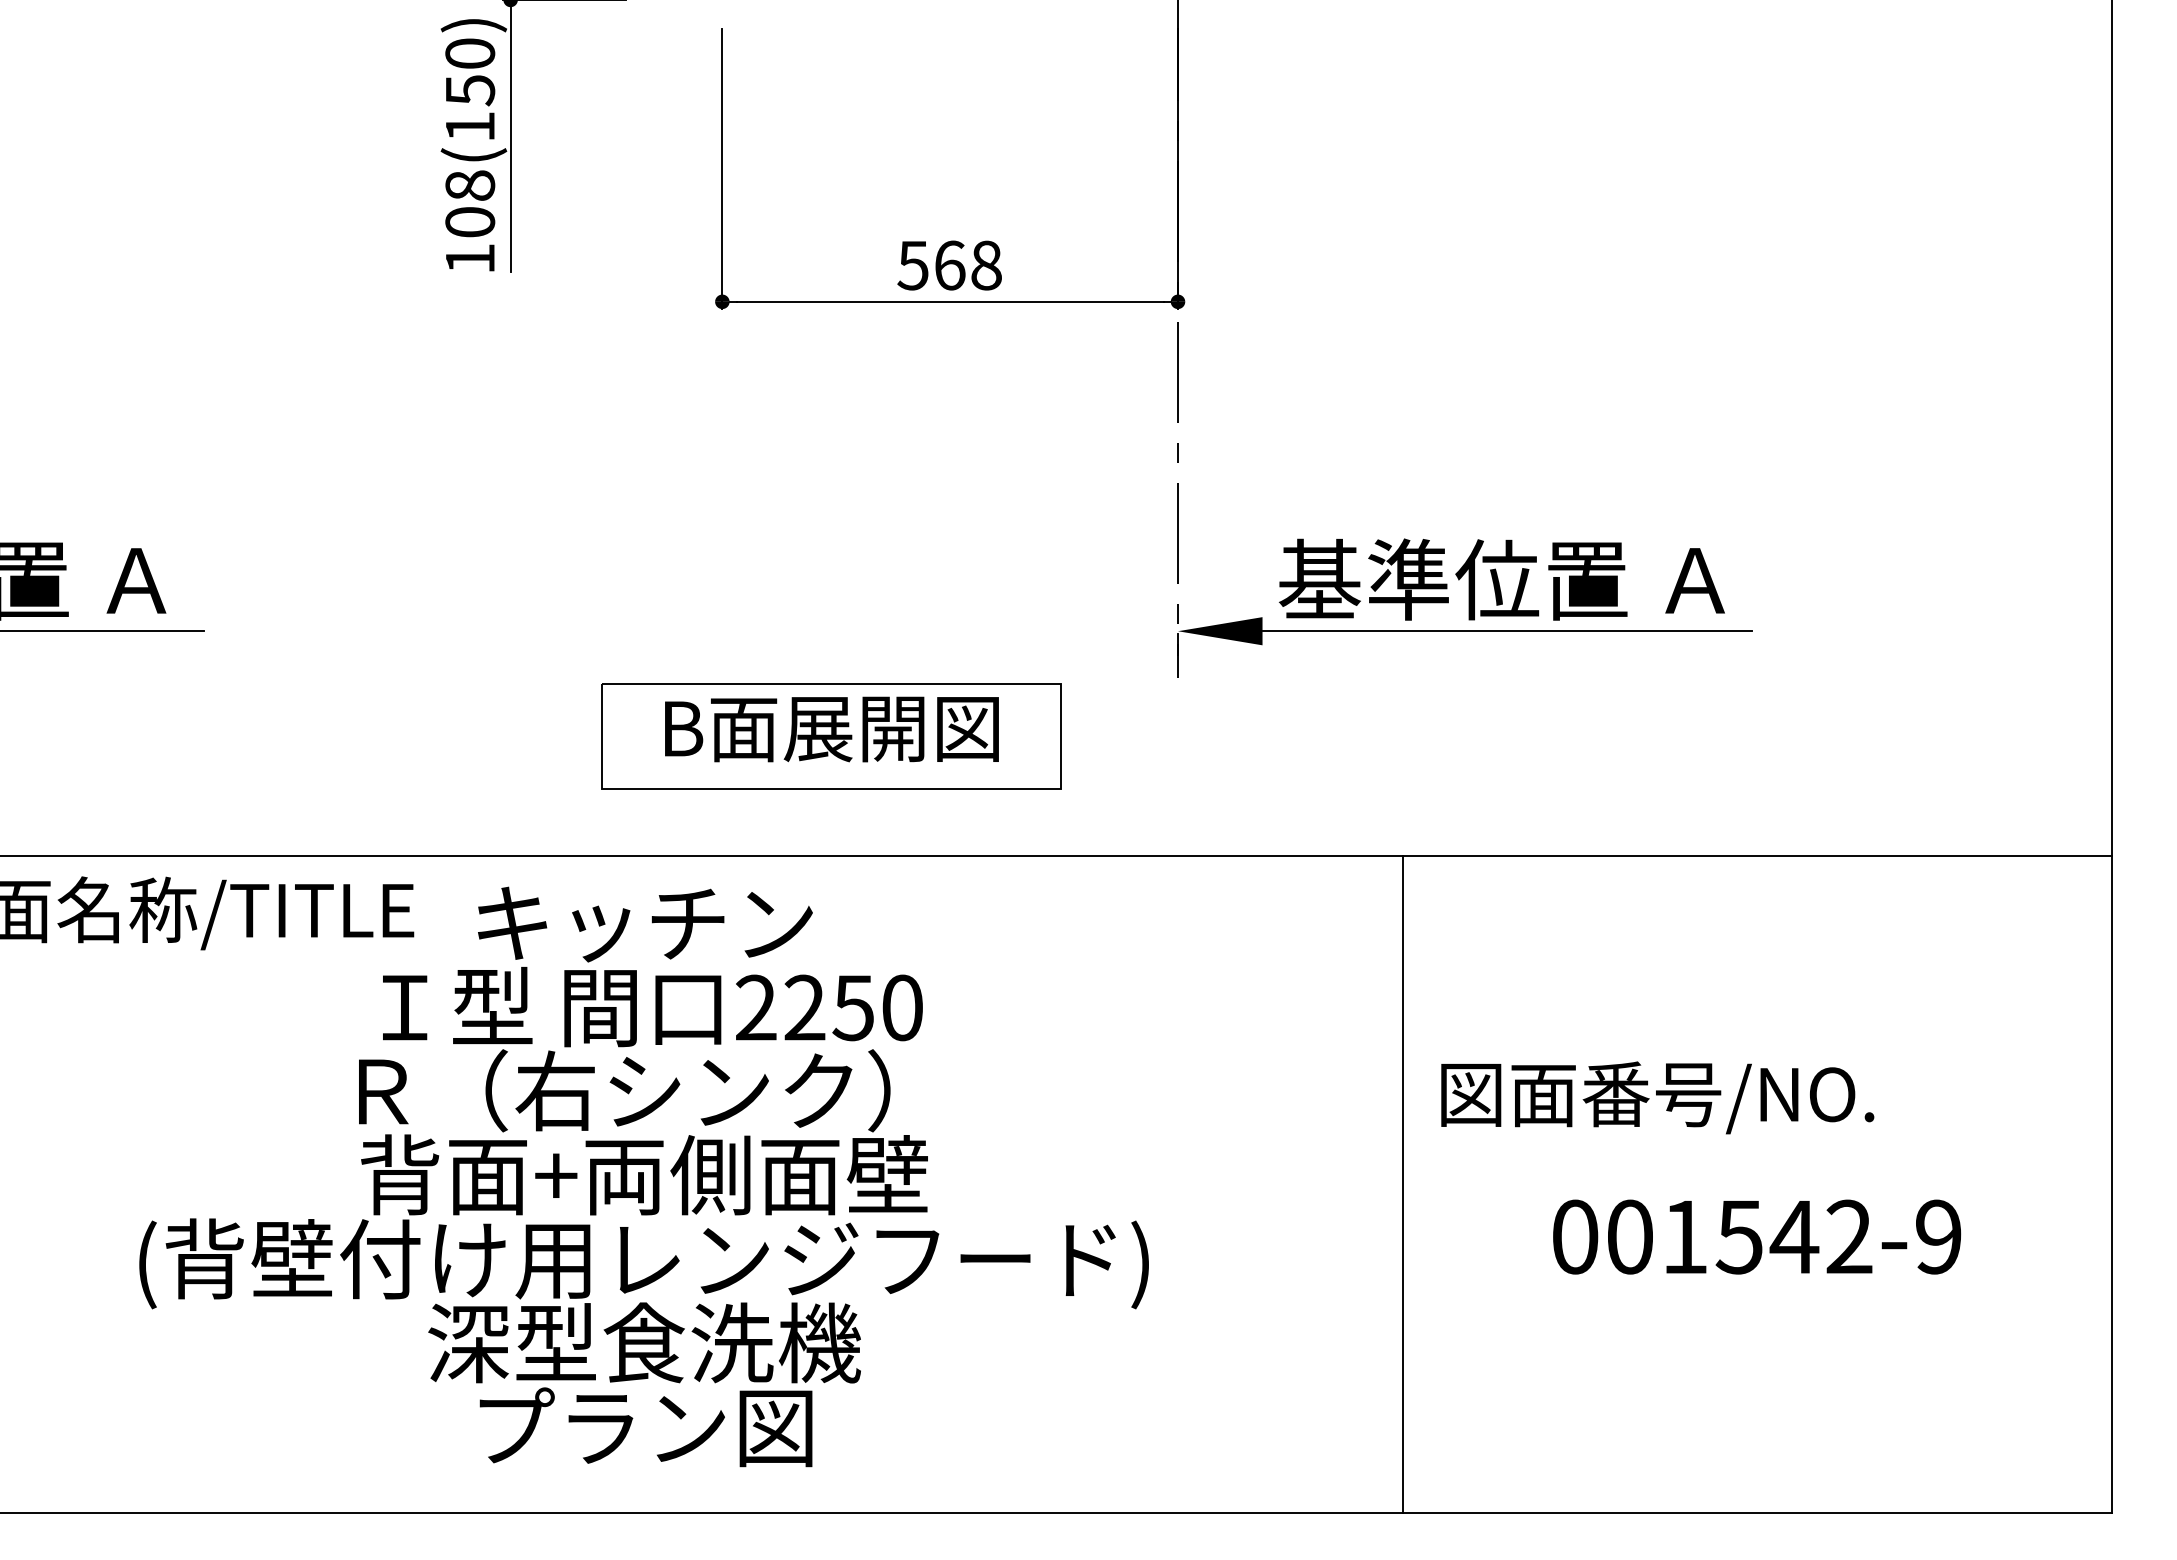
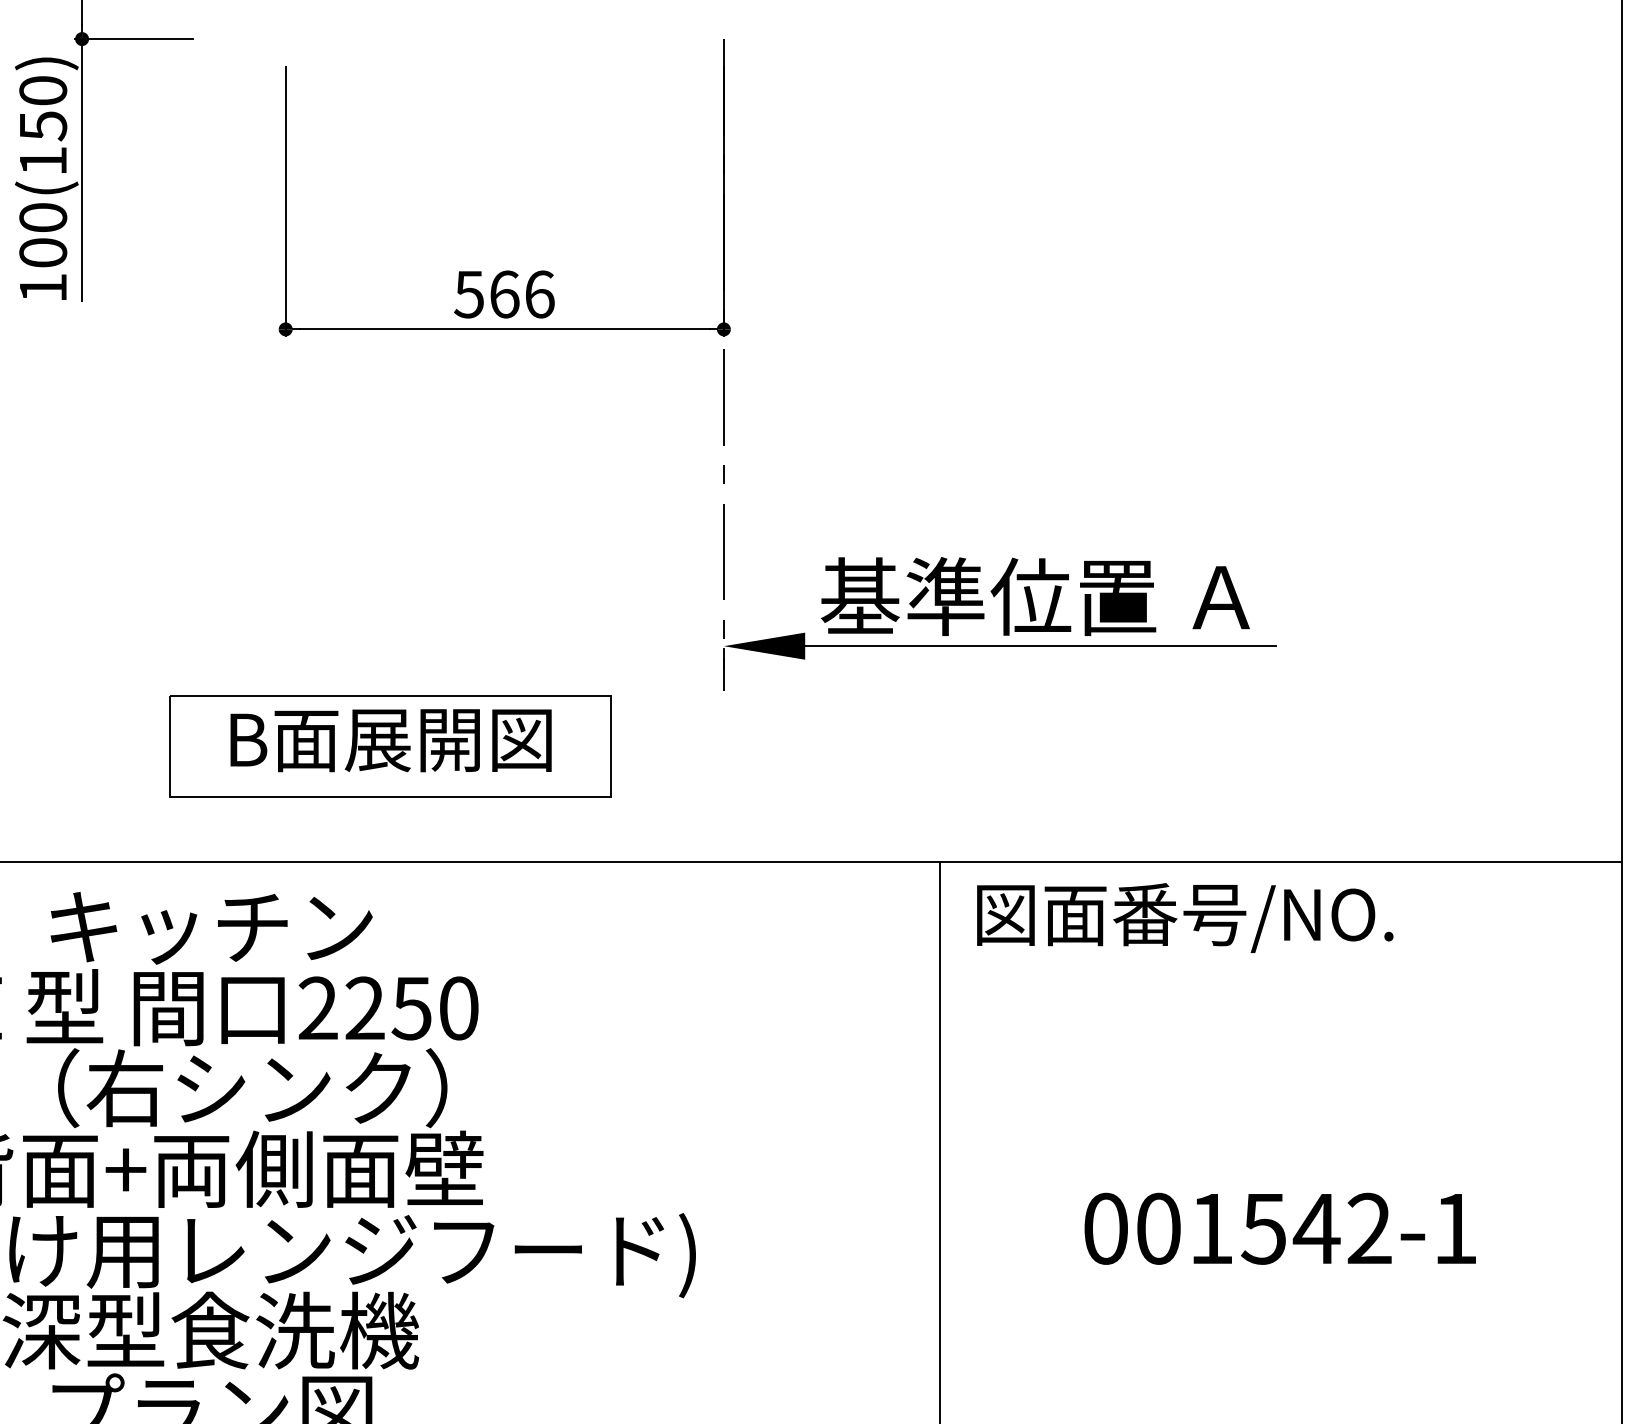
text: (469, 185) -> (42, 217), 108(150) -> 100(150)
text: (986, 265) -> (539, 294), 568 -> 566
text: (1657, 1097) -> (1185, 917), moved
text: (1938, 1236) -> (1455, 1228), 001542-9 -> 001542-1

